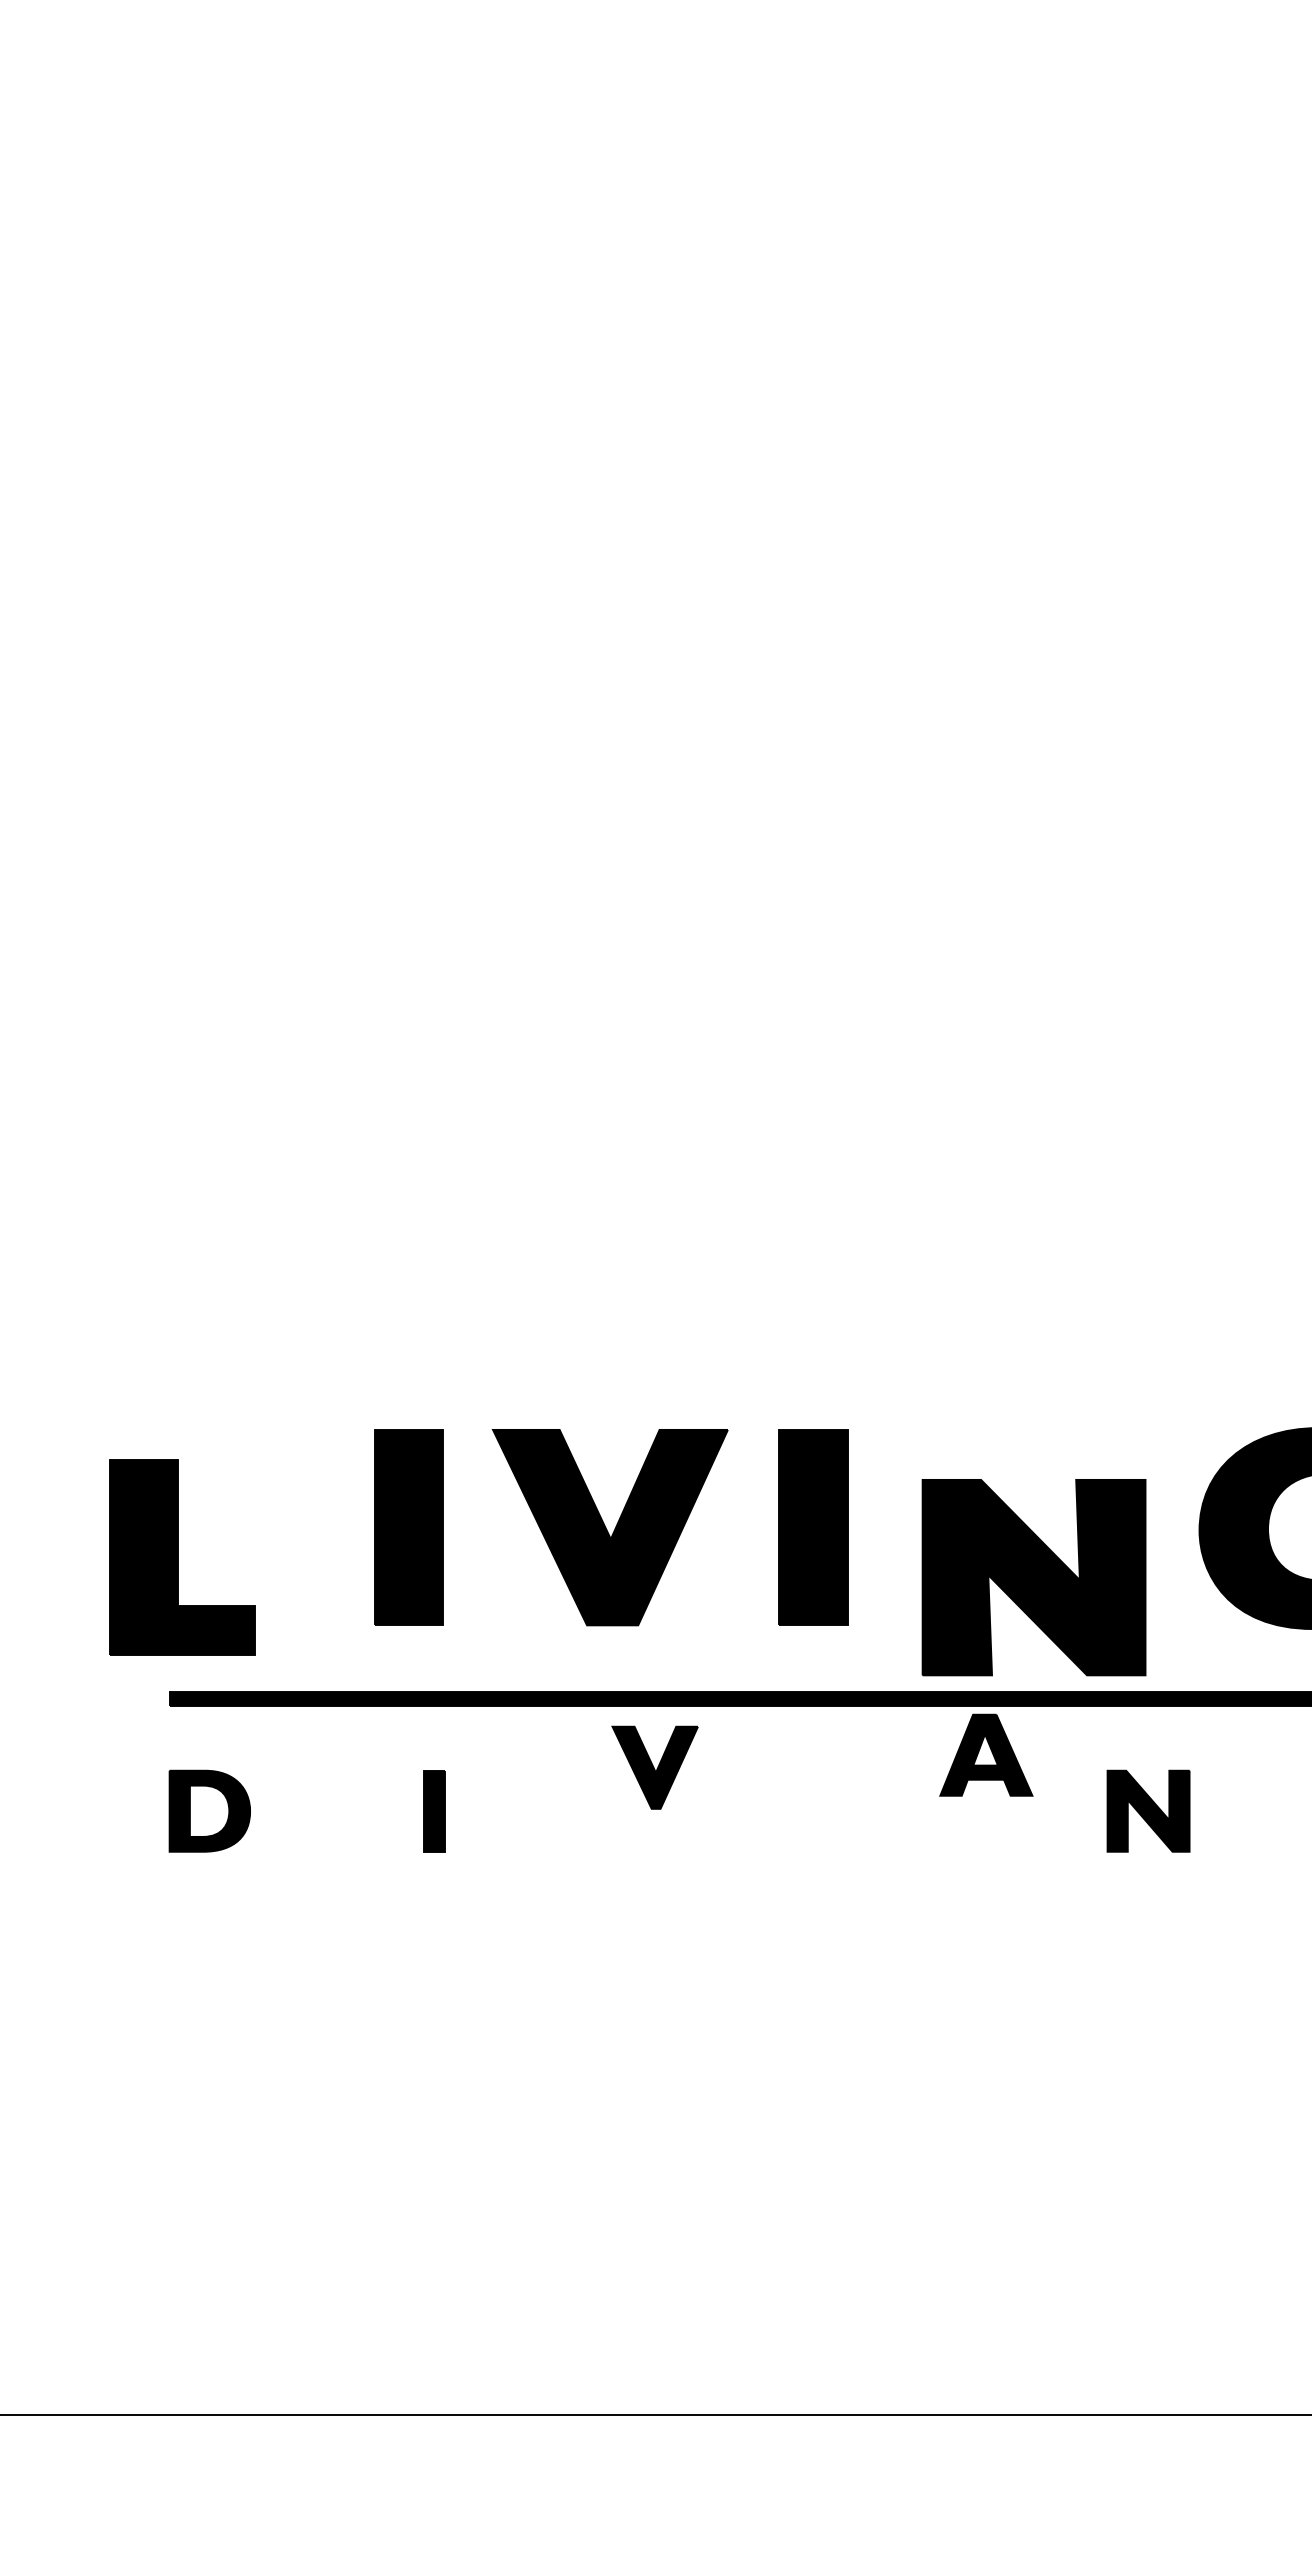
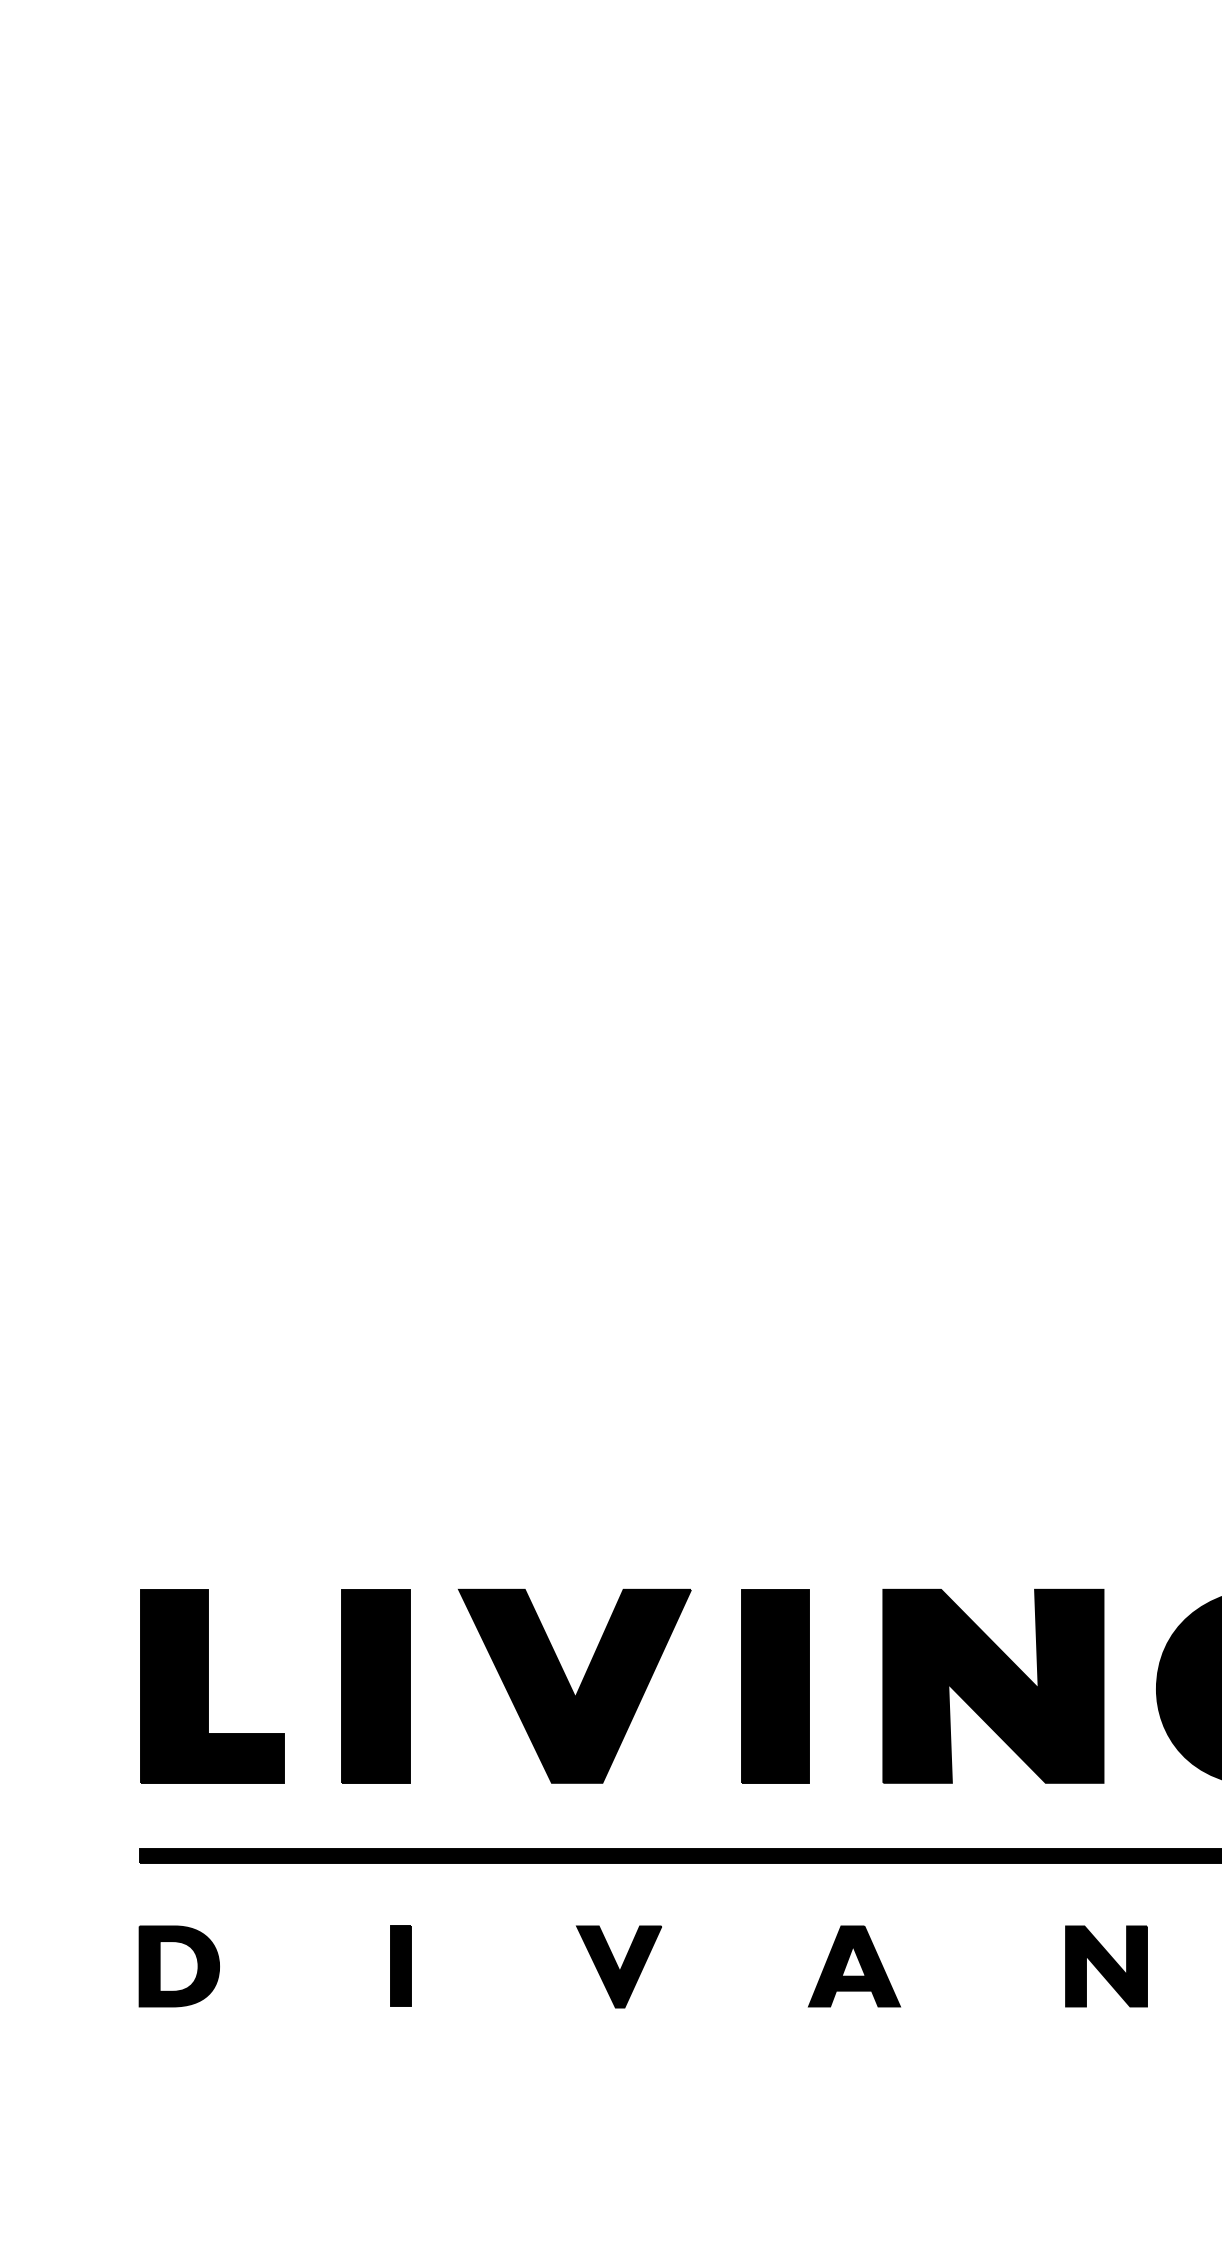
part: (182, 1557) -> (212, 1686), moved
part: (1033, 1577) -> (992, 1686), moved
part: (986, 1754) -> (854, 1965), moved
part: (654, 1767) -> (618, 1966), moved

